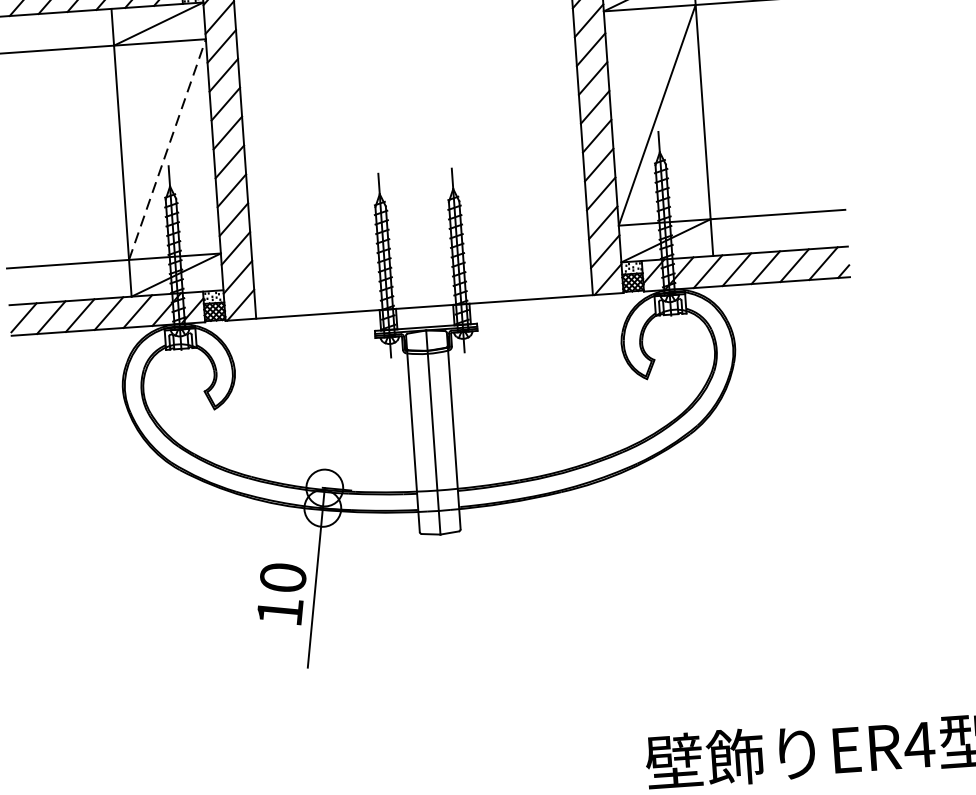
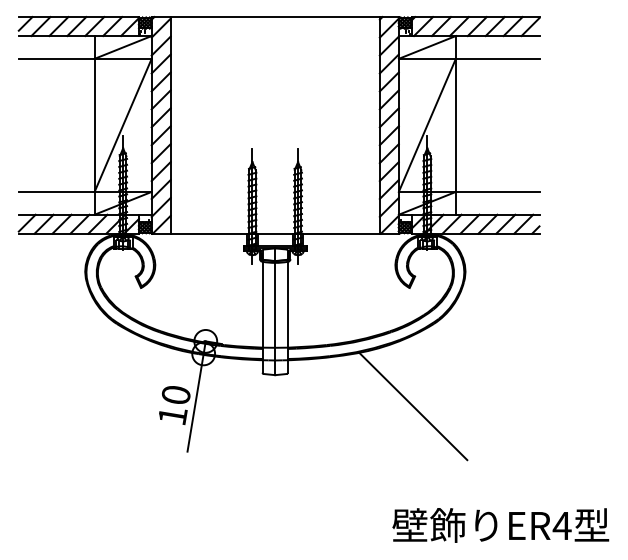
line: (167, 148) -> (123, 124), dashed -> solid
line: (664, 569) -> (412, 406), added

